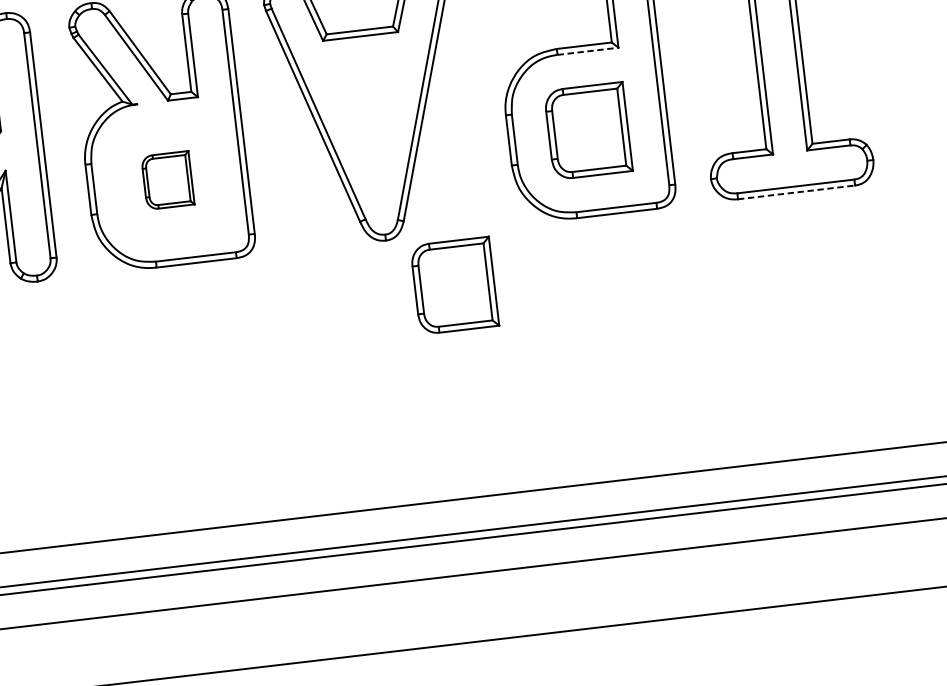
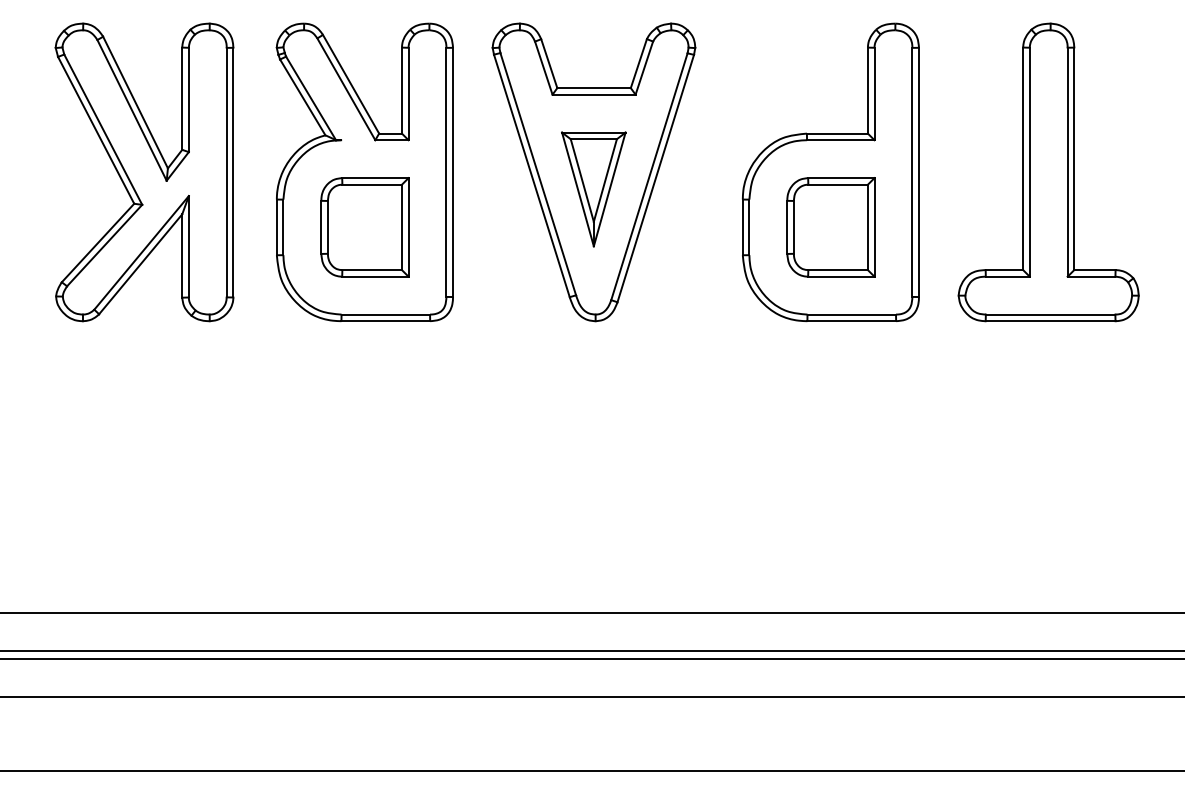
line: (587, 51) -> (840, 140), dashed -> solid
part: (370, 122) -> (593, 189), added
part: (167, 180) -> (364, 227), size x1.67
line: (796, 192) -> (1050, 321), dashed -> solid
part: (454, 285) -> (664, 379), removed

